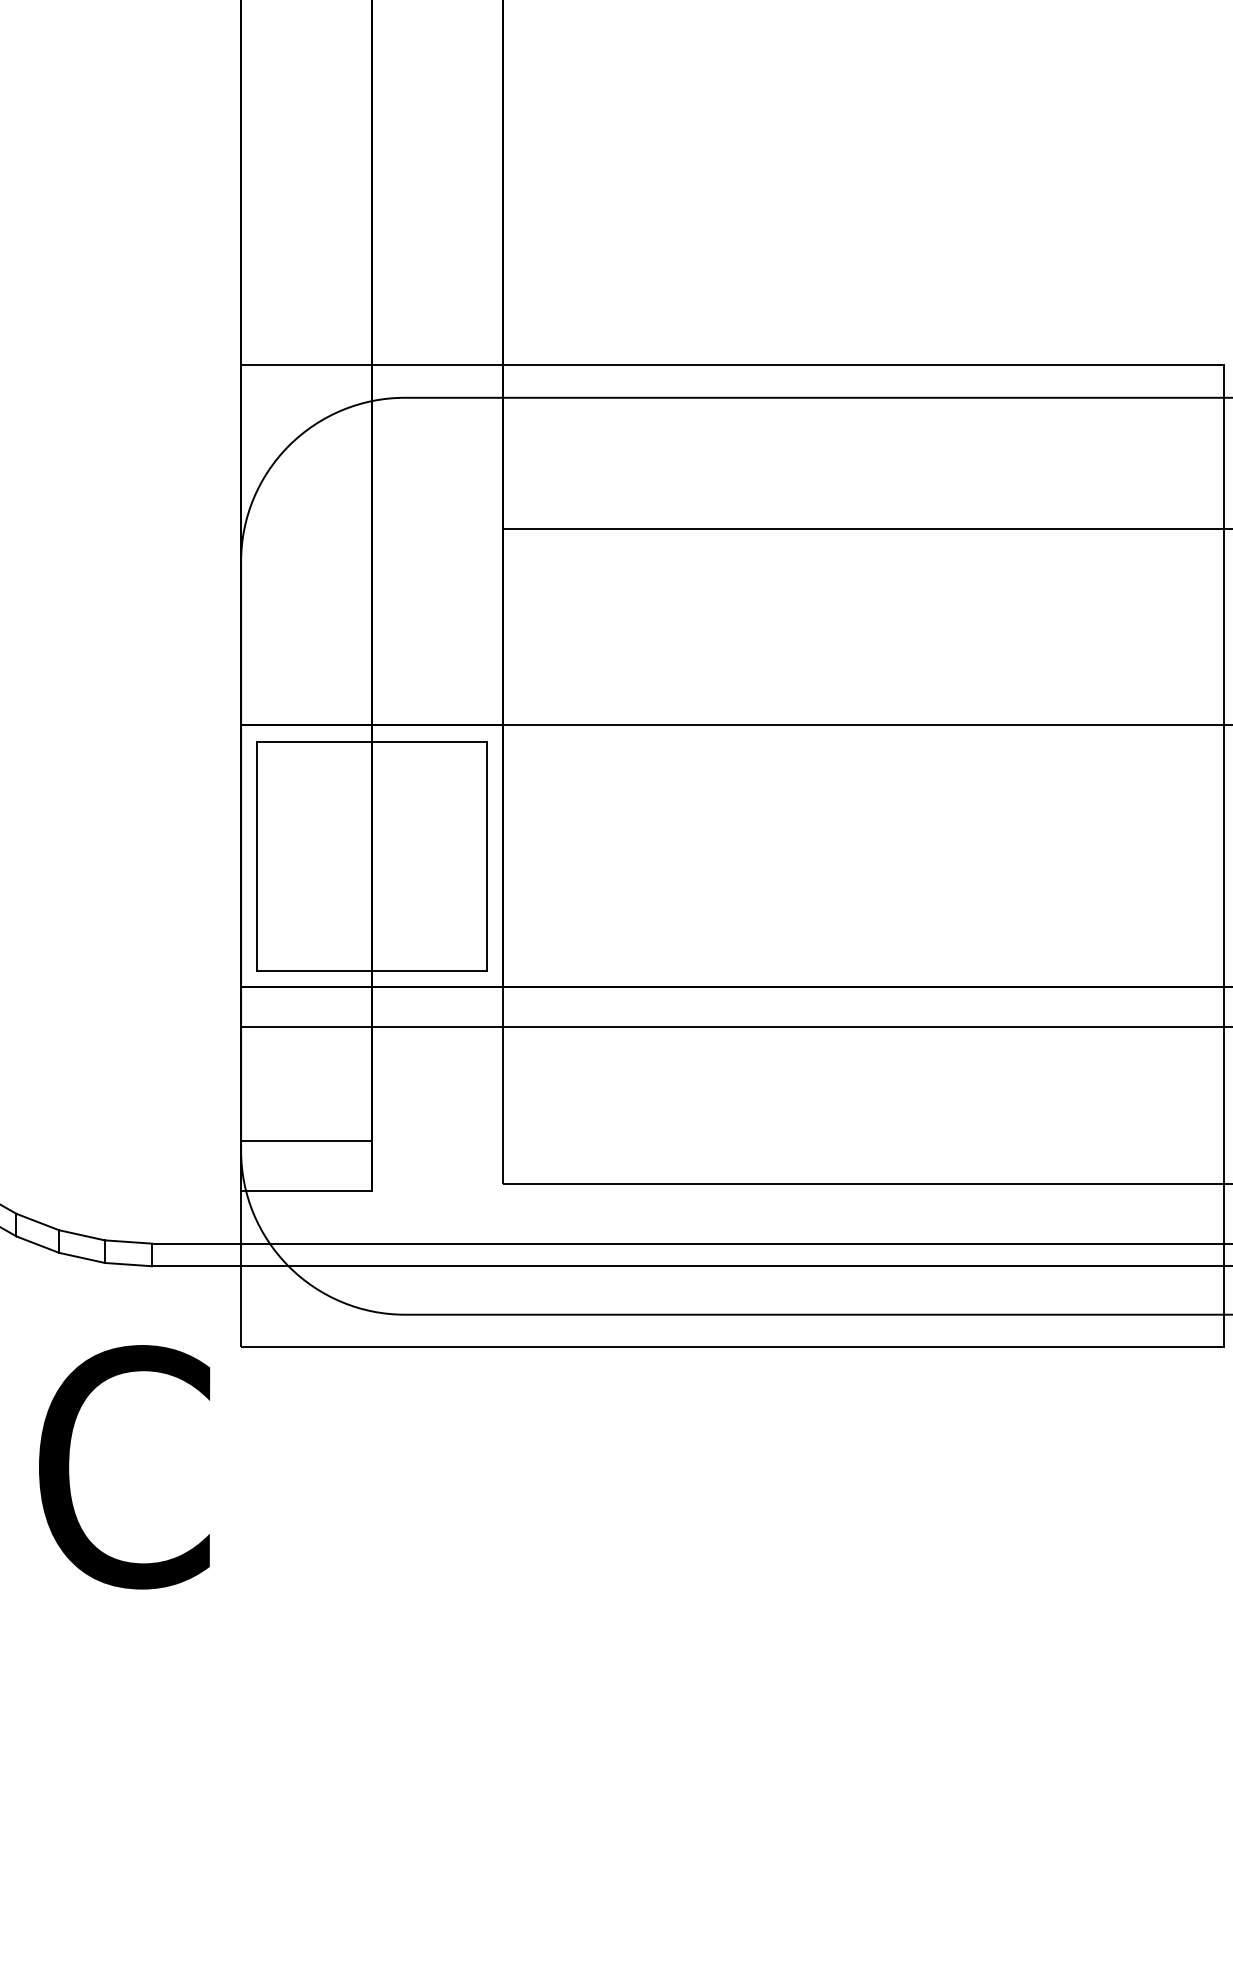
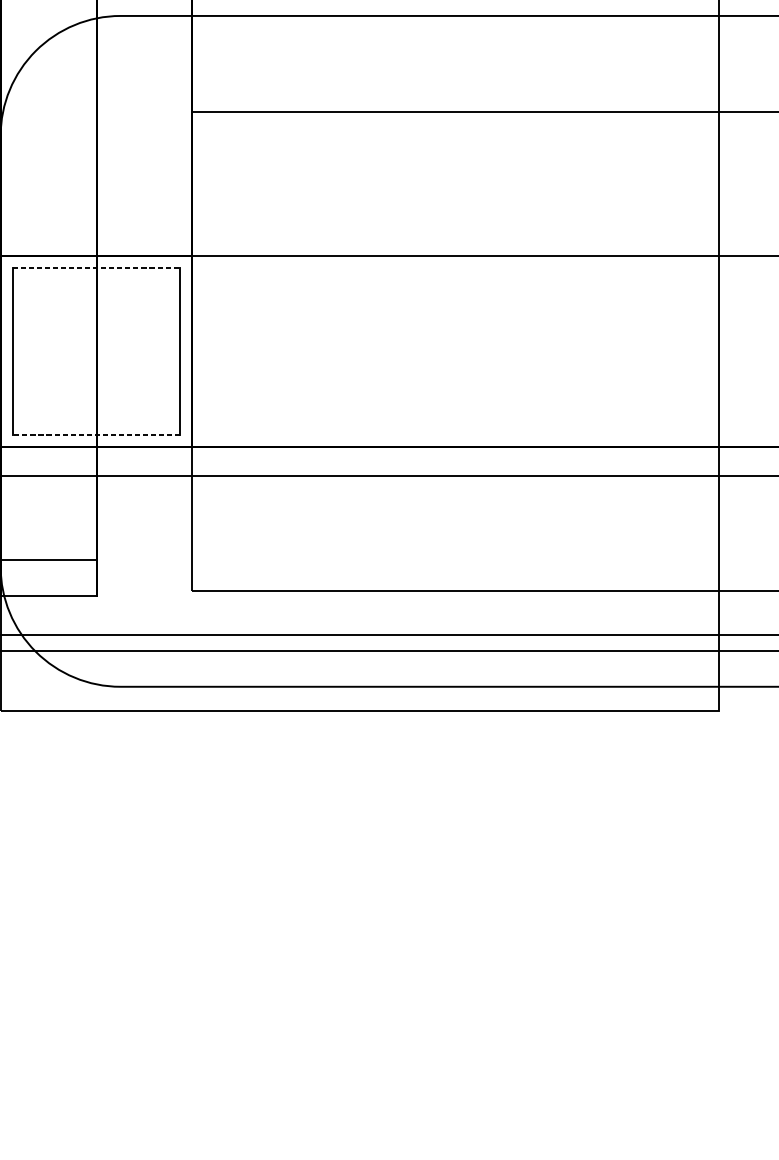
line: (372, 741) -> (96, 267), solid -> dashed
line: (372, 970) -> (96, 434), solid -> dashed

